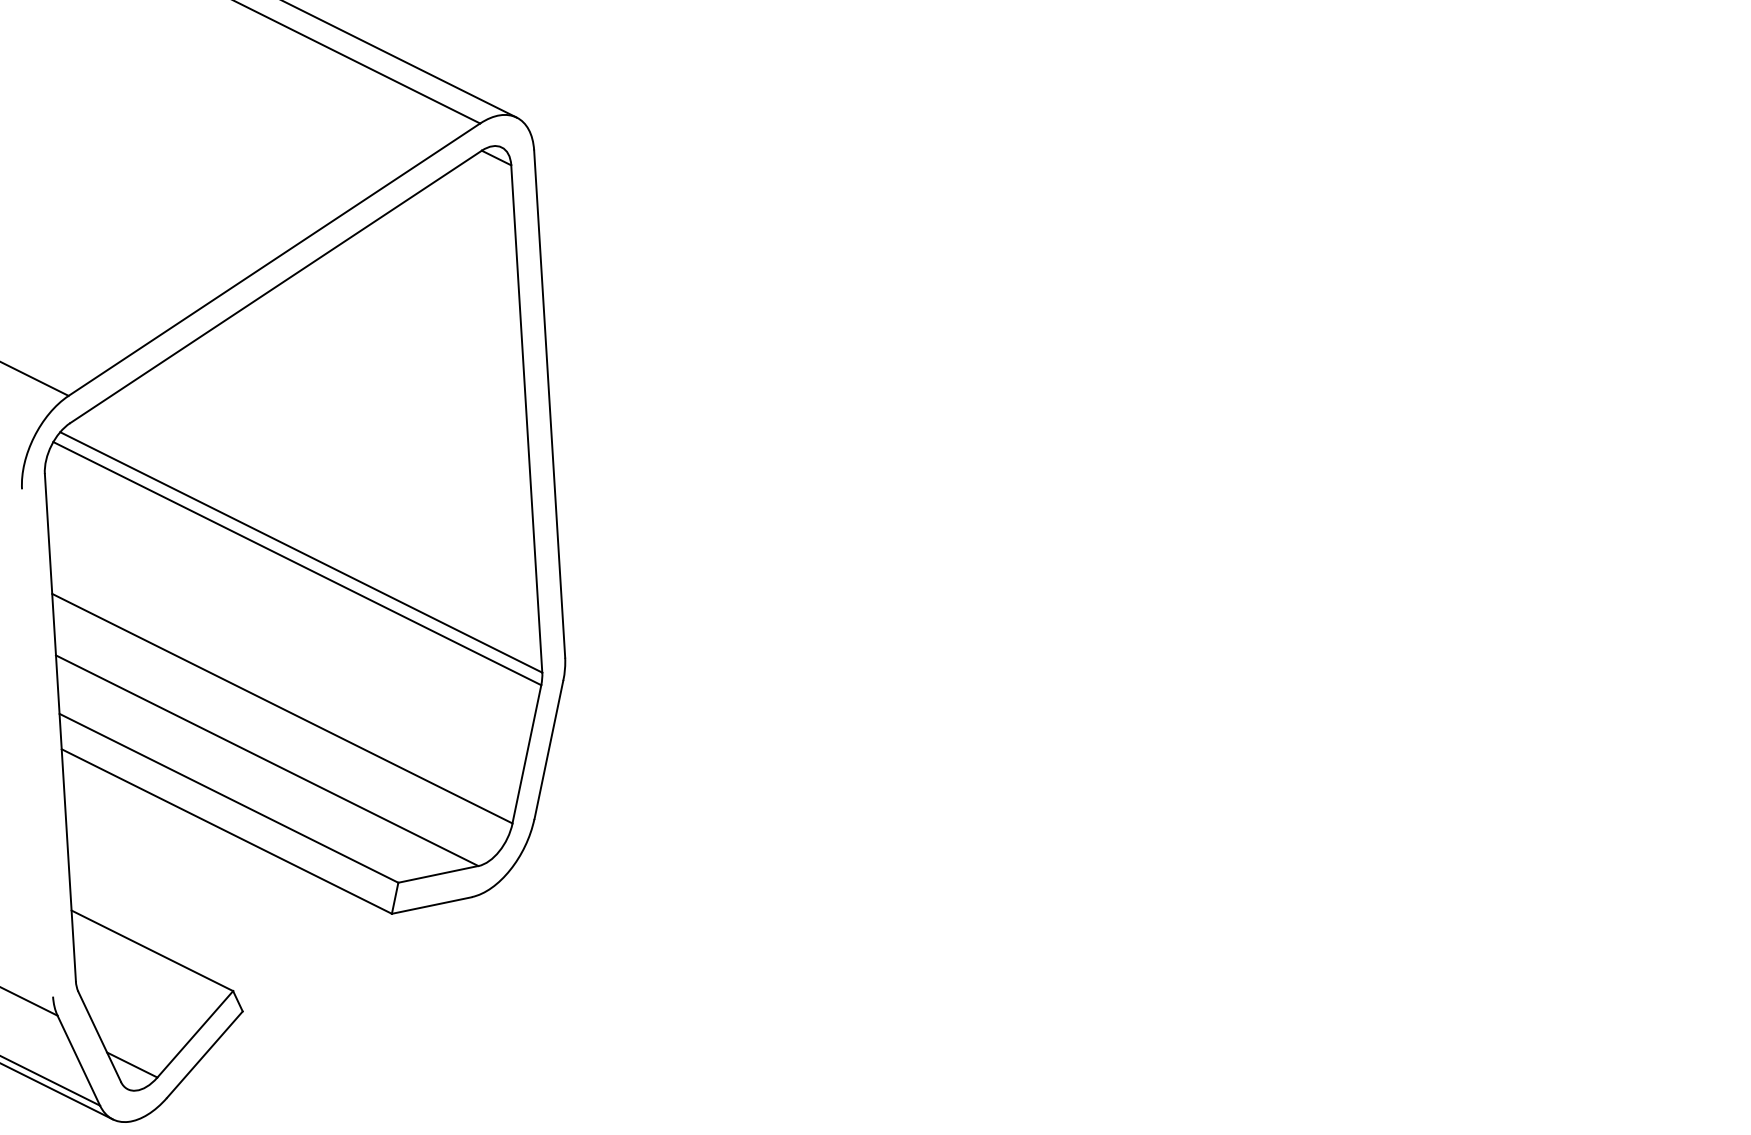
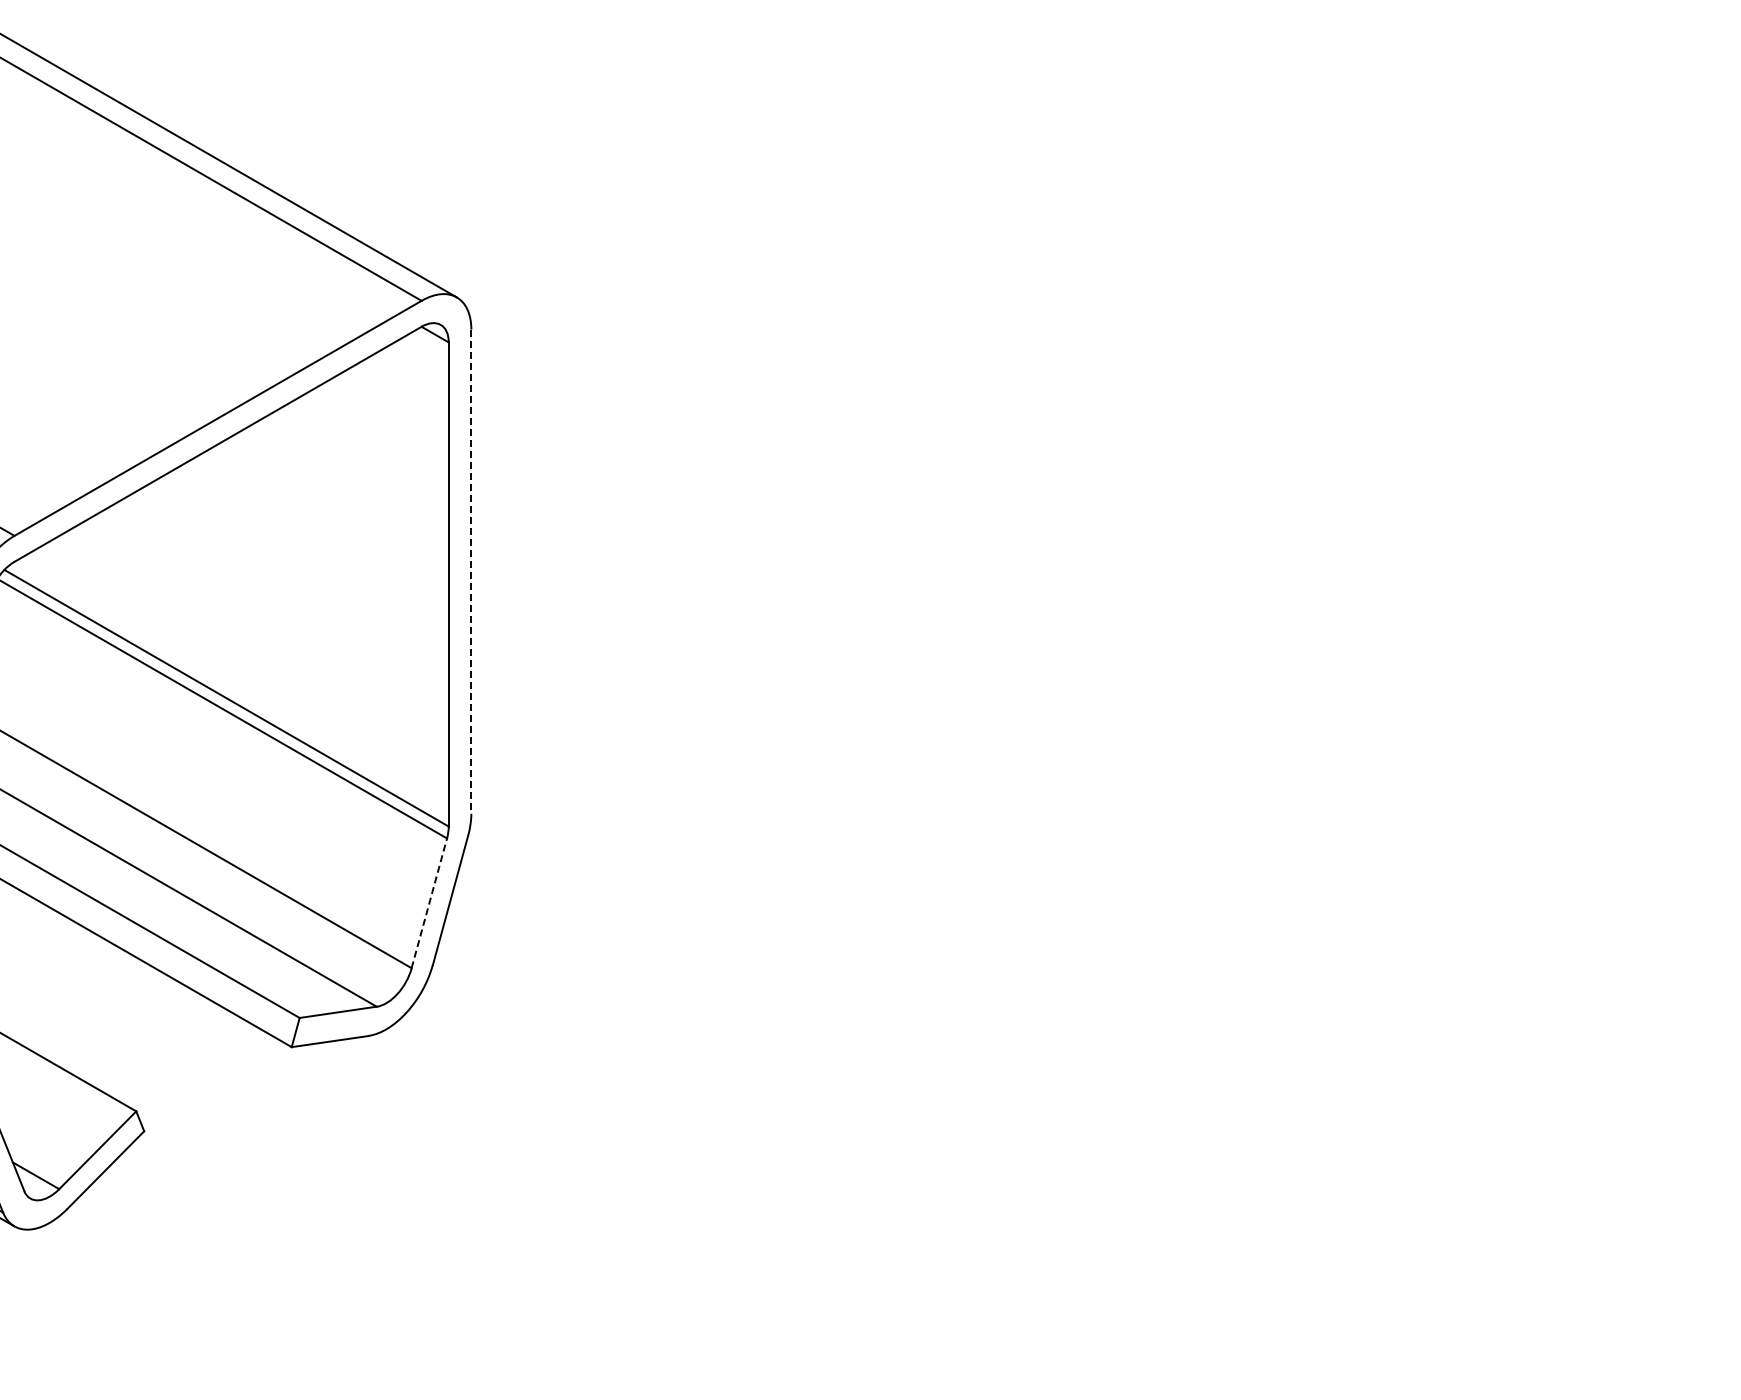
line: (549, 404) -> (471, 572), solid -> dashed
line: (527, 753) -> (429, 902), solid -> dashed

